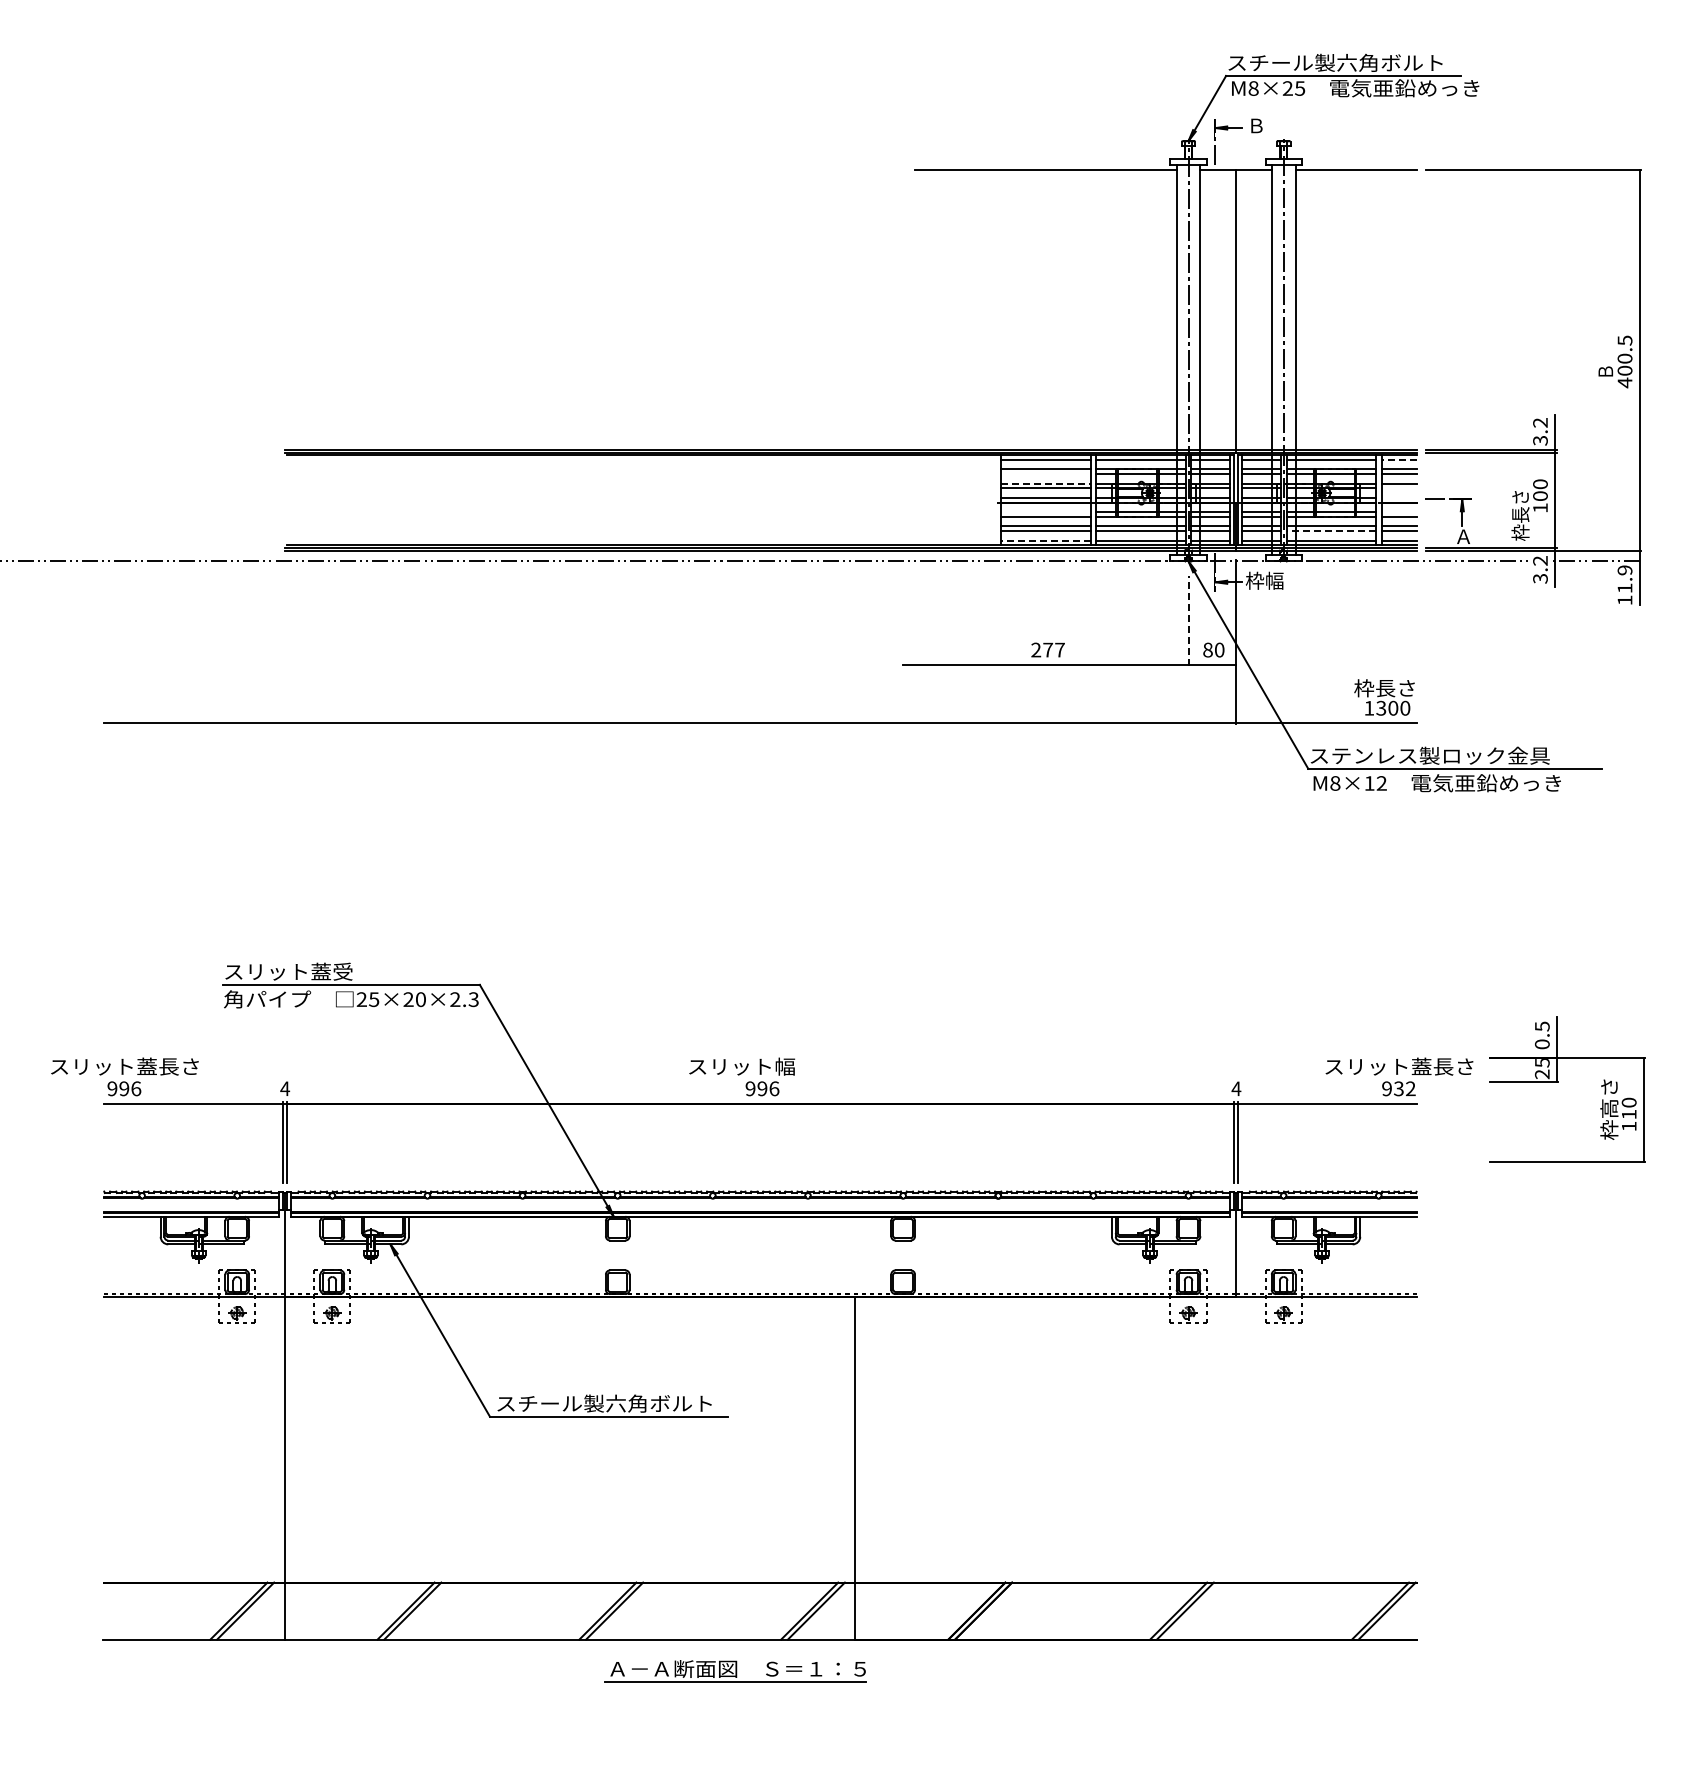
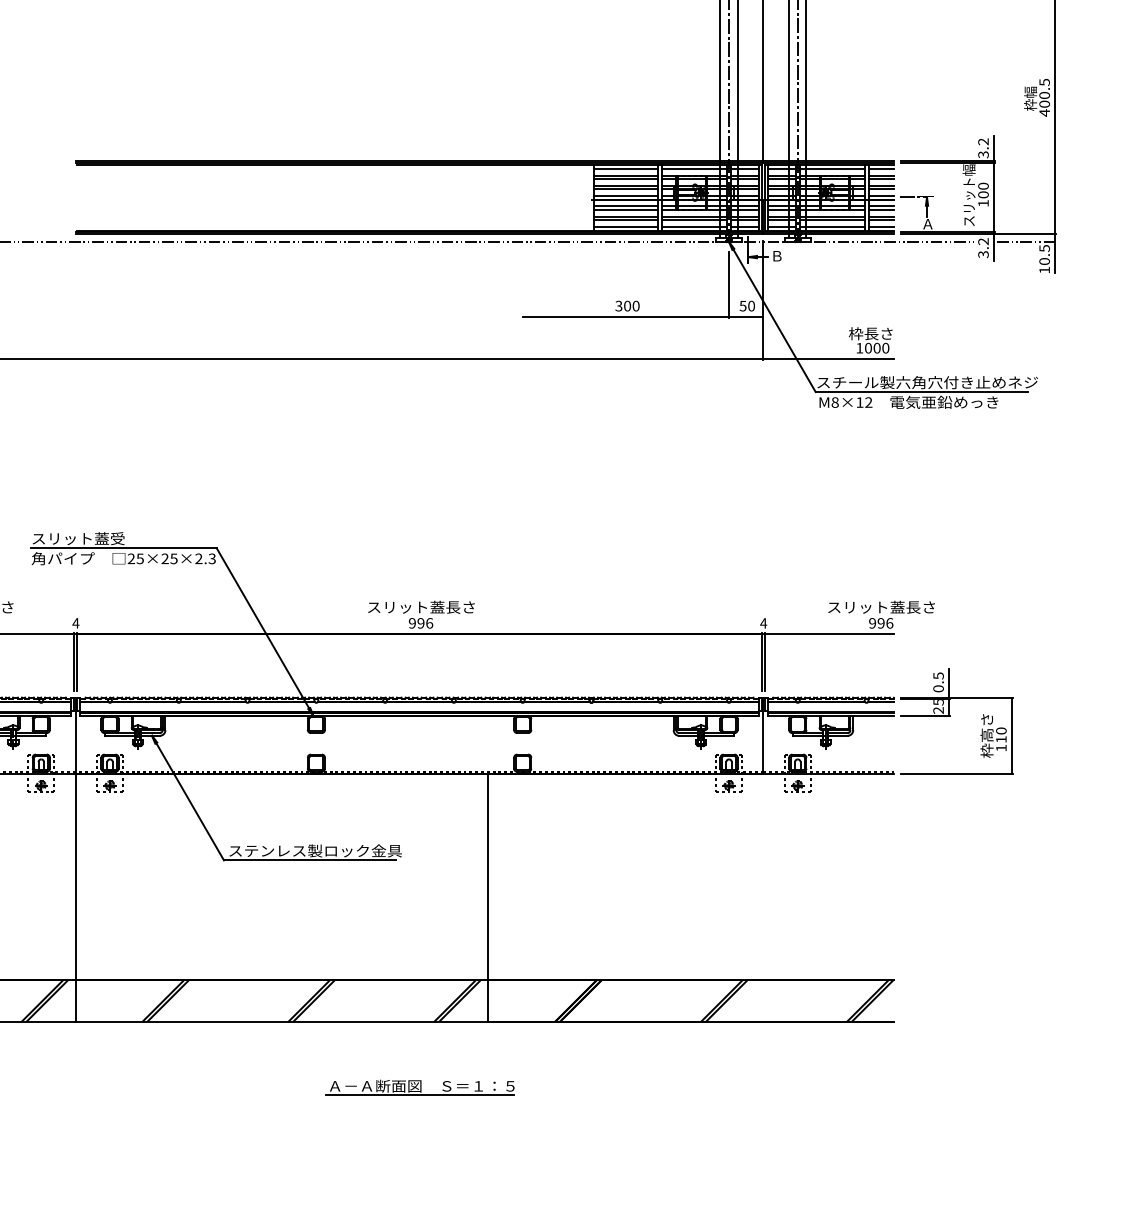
text: (1605, 363) -> (1030, 98), Ｂ -> 枠幅
line: (1399, 459) -> (881, 168), dashed -> solid
line: (1045, 474) -> (625, 179), added
line: (1045, 483) -> (625, 185), dashed -> solid
line: (1398, 488) -> (880, 189), added
line: (1398, 497) -> (880, 195), added
text: (1520, 497) -> (969, 195), 枠長さ -> スリット幅
line: (1045, 512) -> (625, 206), added
line: (1398, 512) -> (880, 206), added
line: (1331, 531) -> (832, 220), dashed -> solid
line: (1045, 540) -> (625, 226), dashed -> solid
text: (1624, 579) -> (1044, 255), 11.9 -> 10.5
text: (1264, 580) -> (783, 255), 枠幅 -> Ｂ
line: (1188, 620) -> (729, 284), dashed -> solid
text: (1047, 649) -> (627, 305), 277 -> 300
text: (1207, 649) -> (742, 305), 80 -> 50
text: (1381, 708) -> (868, 348), 1300 -> 1000
text: (1473, 755) -> (935, 382), ステンレス製ロック金具 -> スチール製六角穴付き止めネジ
text: (420, 999) -> (173, 558), 25×20×2.3 -> 25×25×2.3
text: (805, 1066) -> (452, 607), スリット幅 -> スリット蓋長さ
part: (1558, 1082) -> (950, 716), moved
text: (1404, 1088) -> (885, 623), 932 -> 996
text: (627, 1403) -> (323, 850), スチール製六角ボルト -> ステンレス製ロック金具
part: (735, 1671) -> (420, 1088), moved

